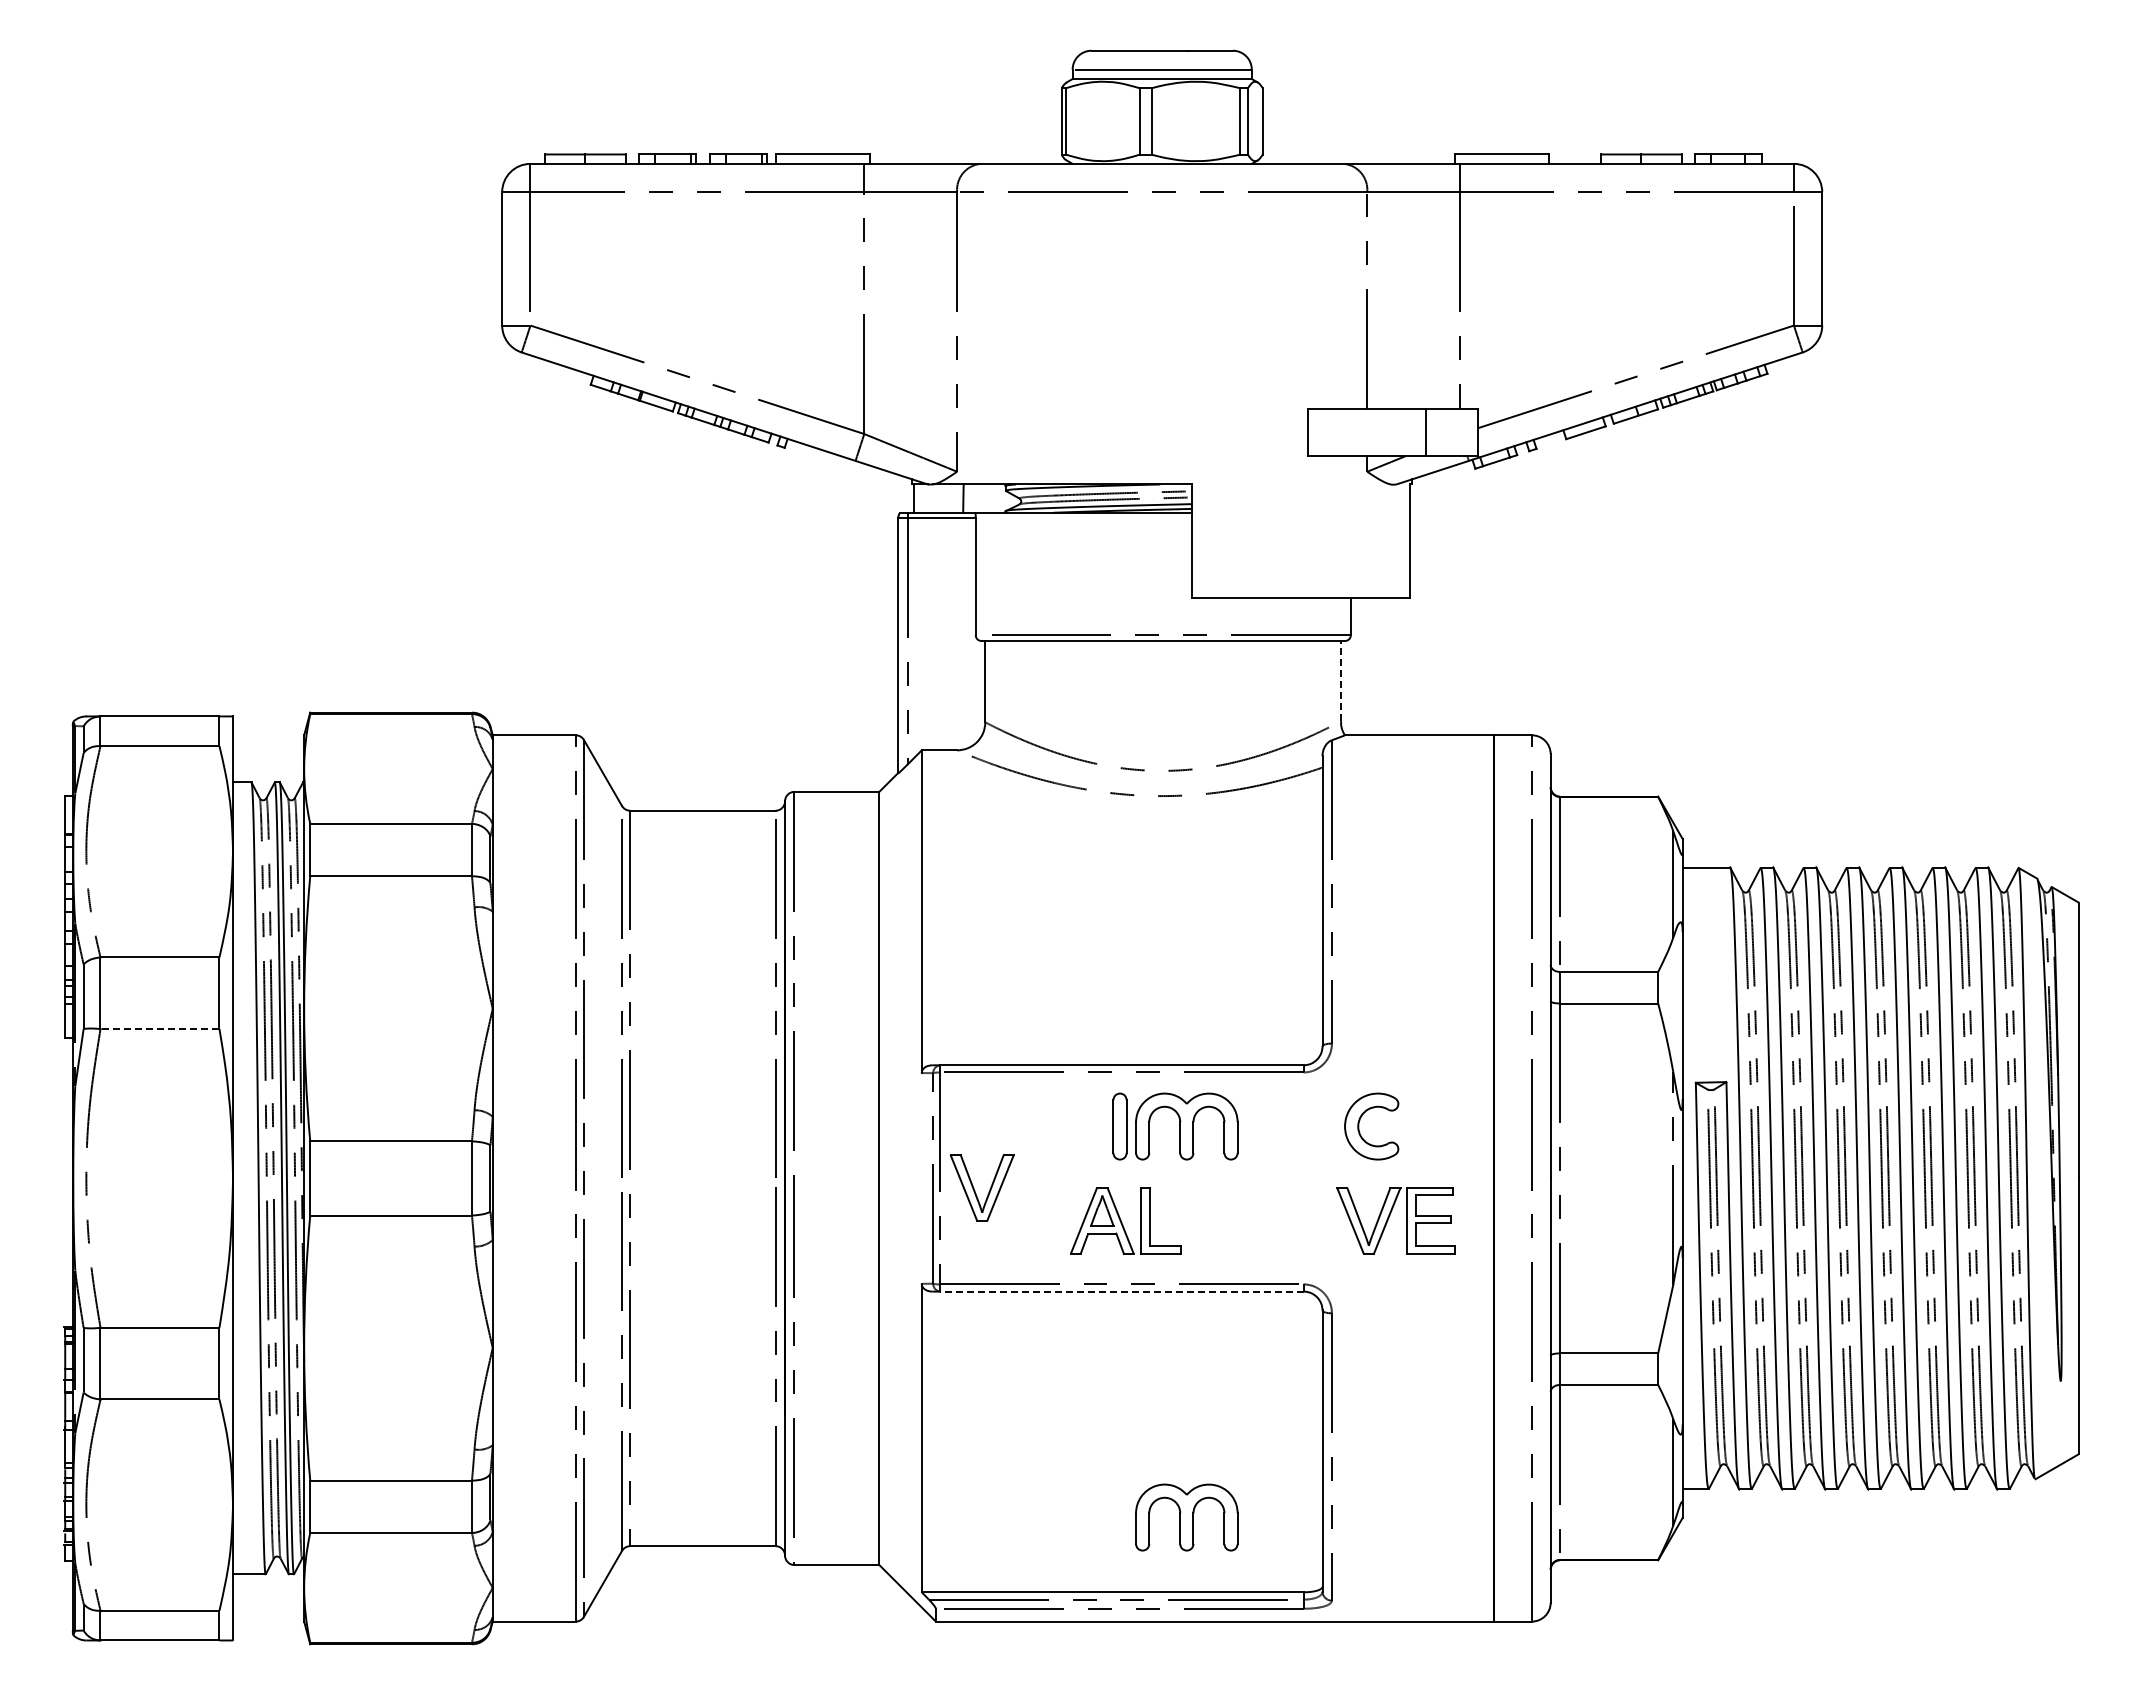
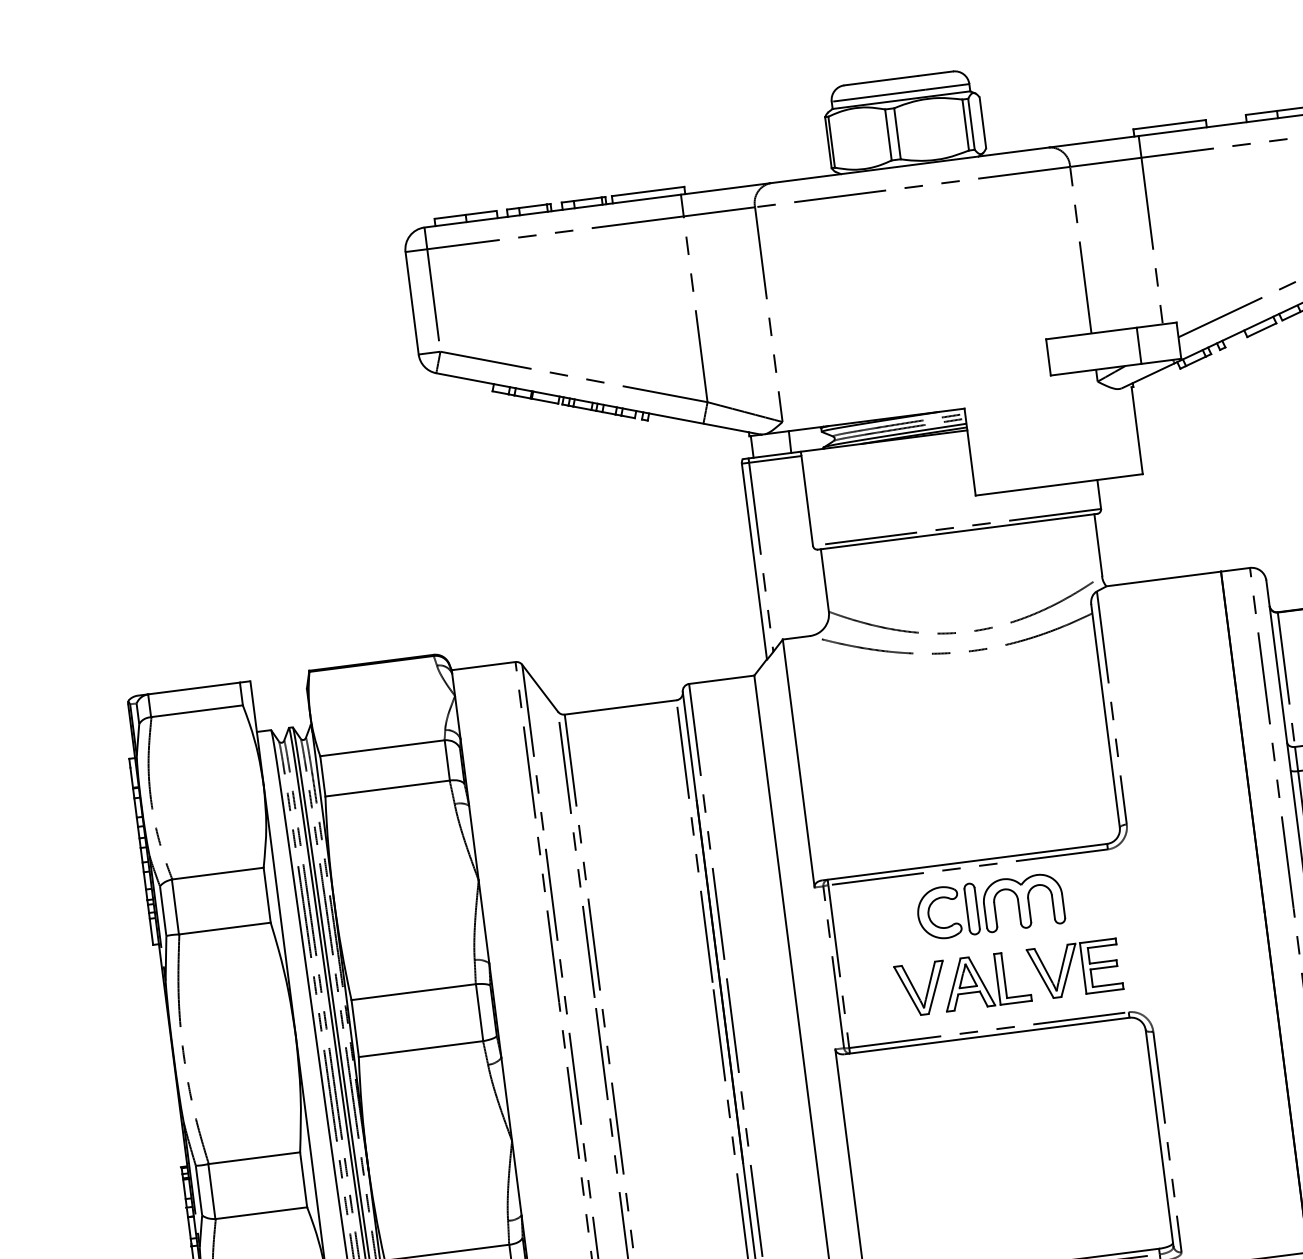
line: (1341, 680) -> (1098, 544), dashed -> solid
line: (159, 1028) -> (224, 928), dashed -> solid
part: (1359, 1126) -> (929, 914), moved
part: (975, 1190) -> (916, 991), moved
part: (1389, 1218) -> (1069, 968), moved
line: (1121, 1291) -> (989, 1035), dashed -> solid
part: (1186, 1517) -> (1061, 1202), removed

